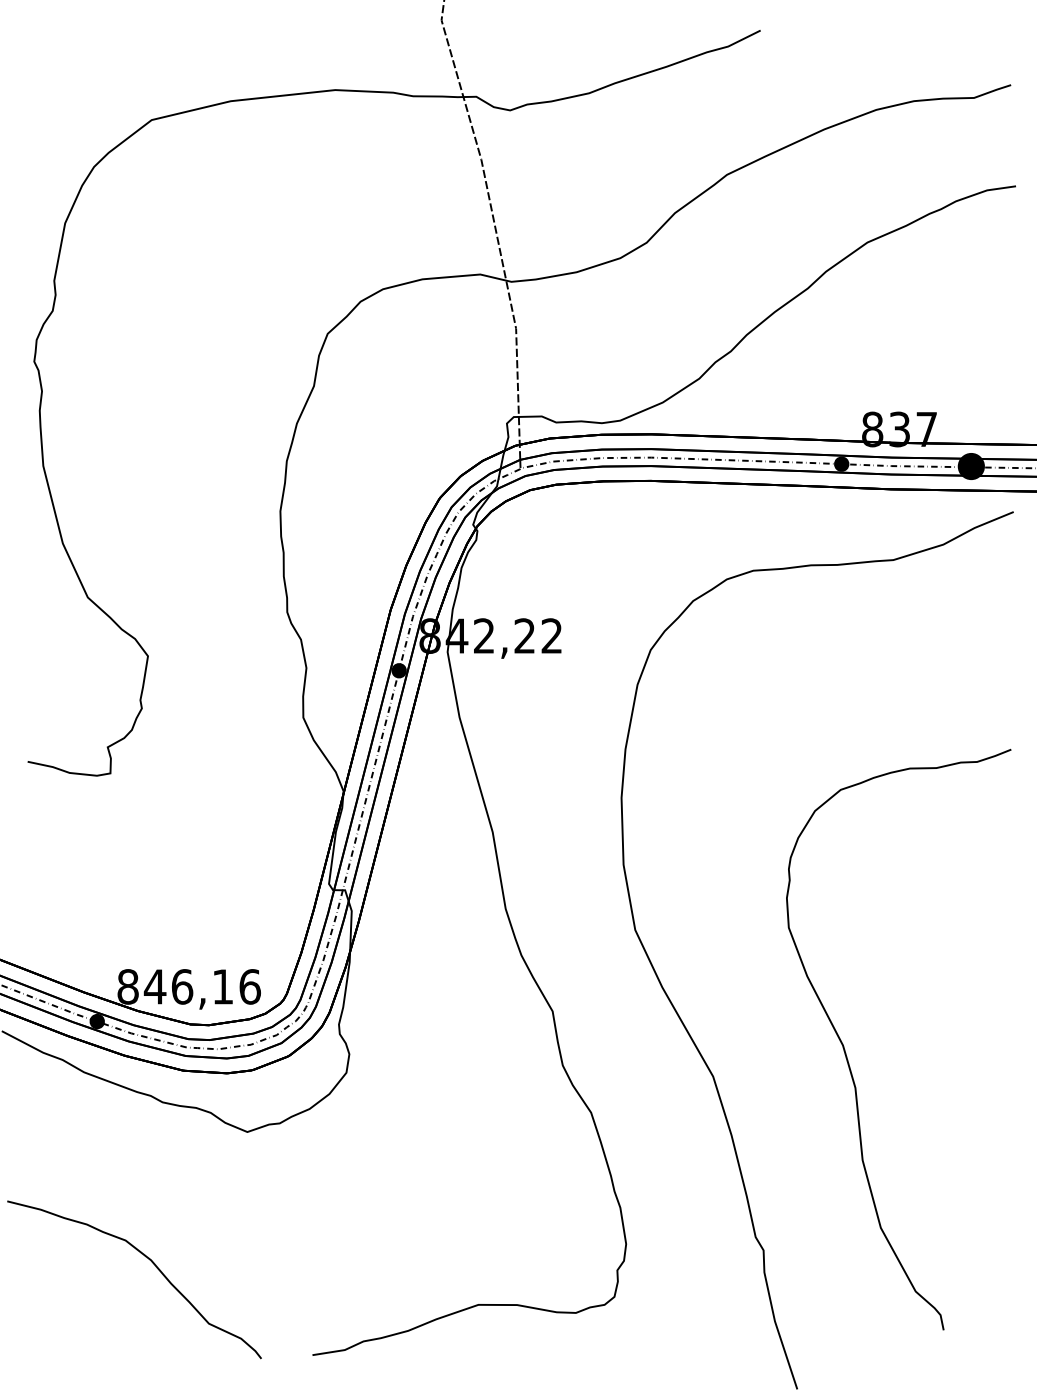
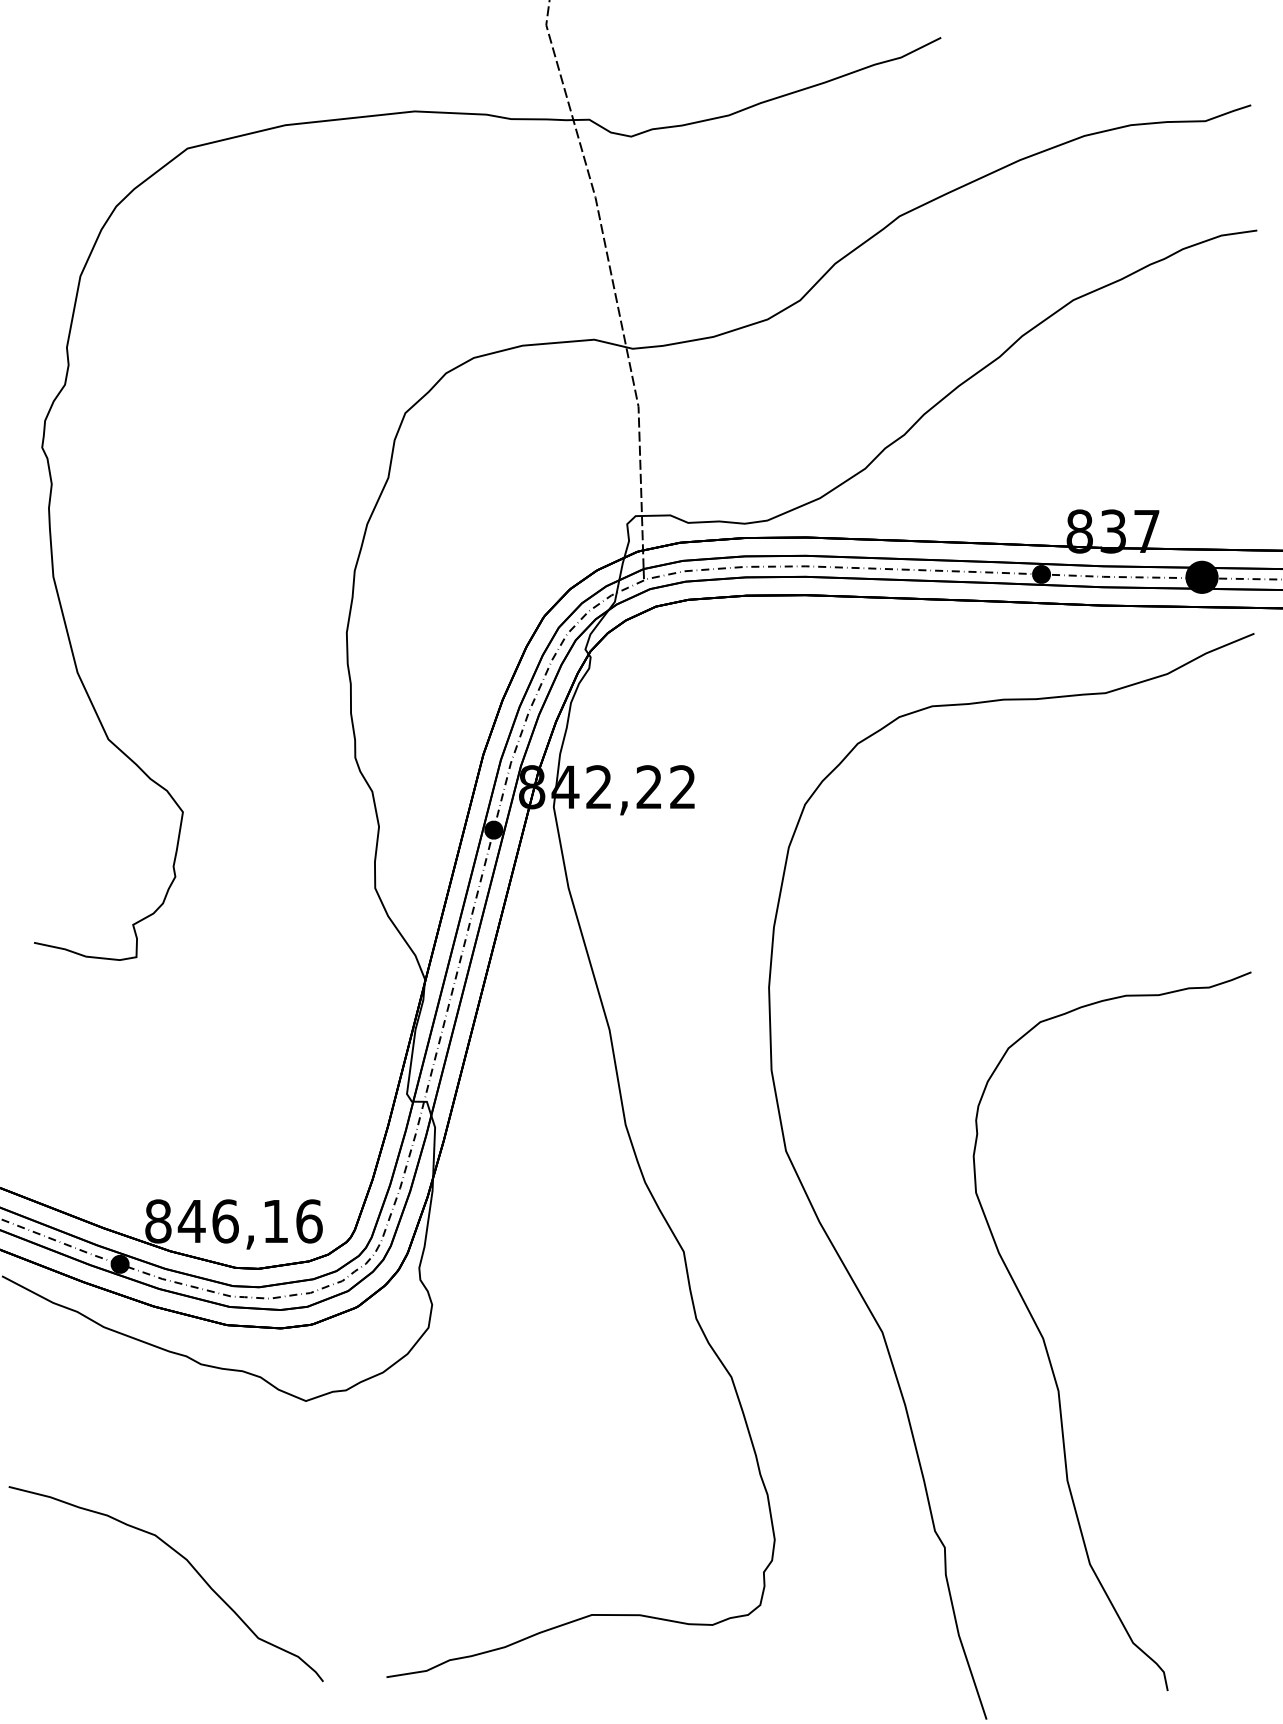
curve: (847, 1056) -> (1048, 1352), moved

